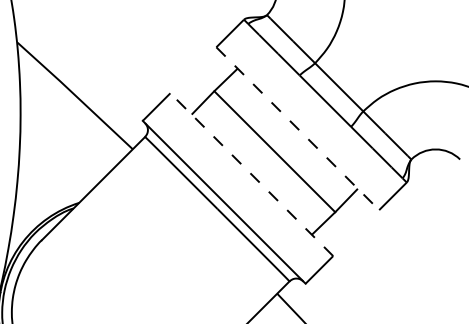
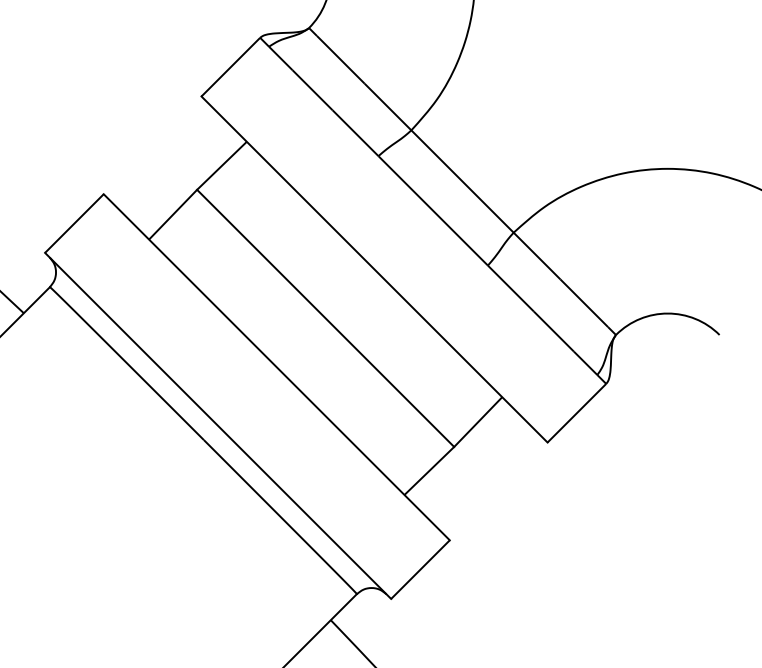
line: (298, 129) -> (376, 271), dashed -> solid
line: (251, 174) -> (276, 366), dashed -> solid

